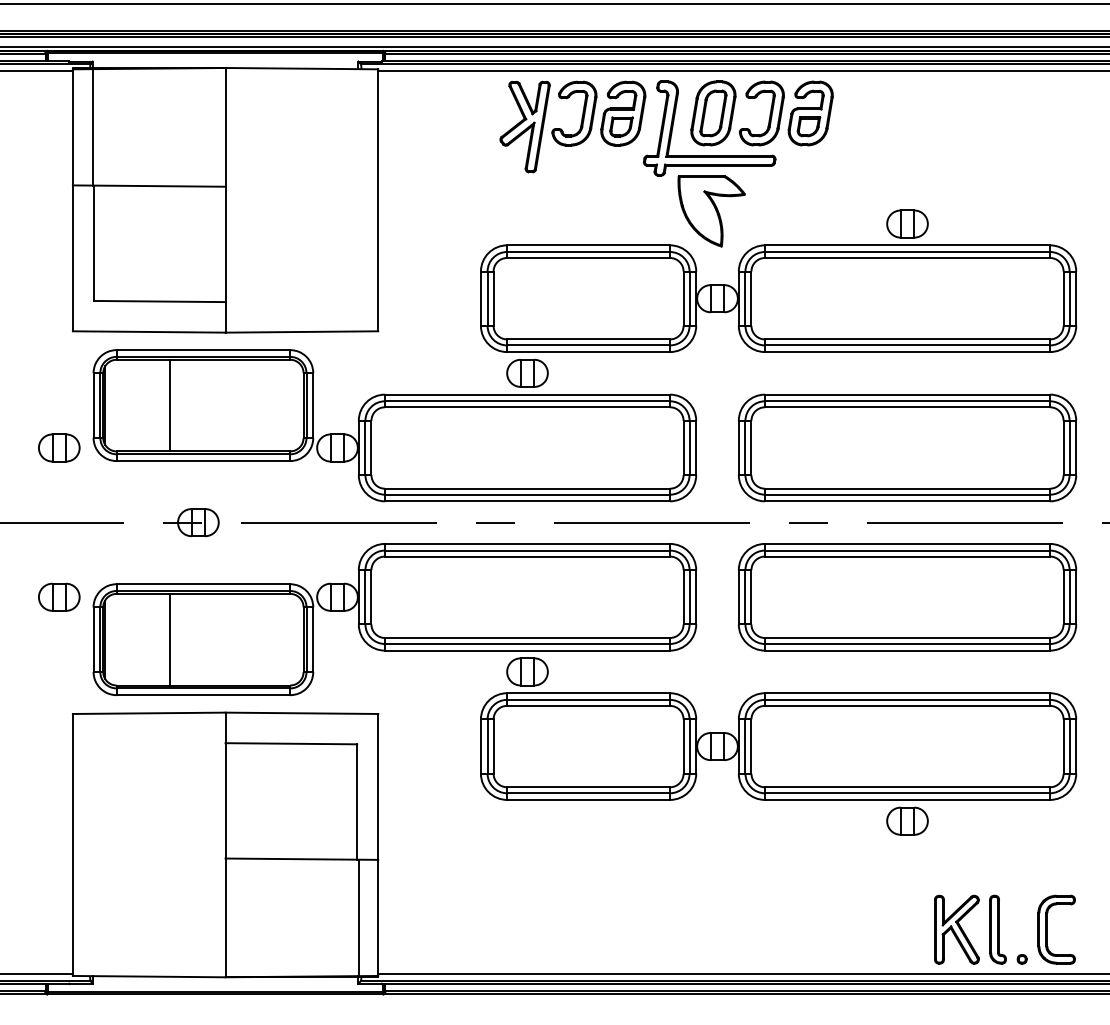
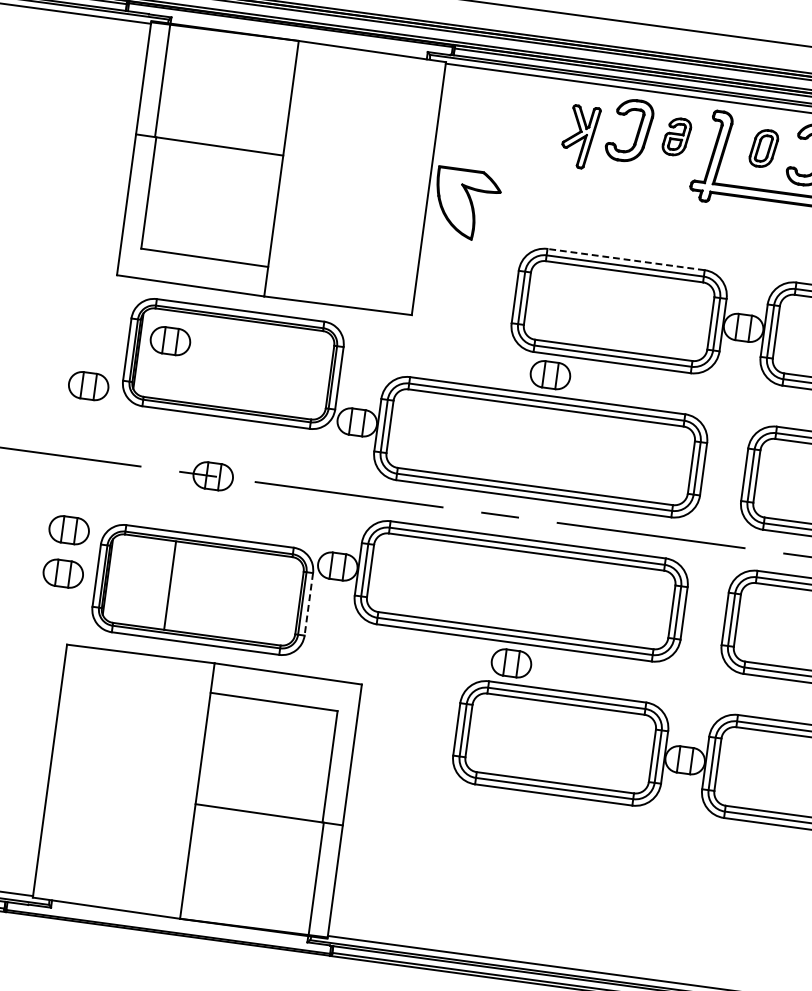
part: (623, 113) -> (677, 136), size x0.6
part: (713, 113) -> (763, 148), size x0.6
part: (524, 126) -> (579, 136), size x0.7
part: (711, 211) -> (466, 204), moved
line: (588, 245) -> (626, 259), solid -> dashed
part: (136, 390) -> (170, 340), added
line: (169, 405) -> (200, 359), removed
line: (313, 640) -> (308, 605), solid -> dashed
part: (59, 641) -> (63, 572), added

